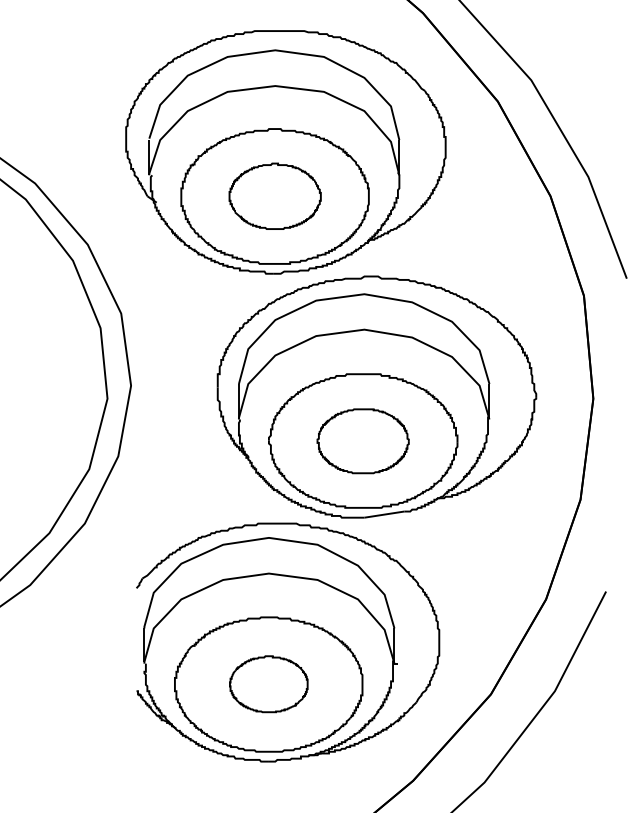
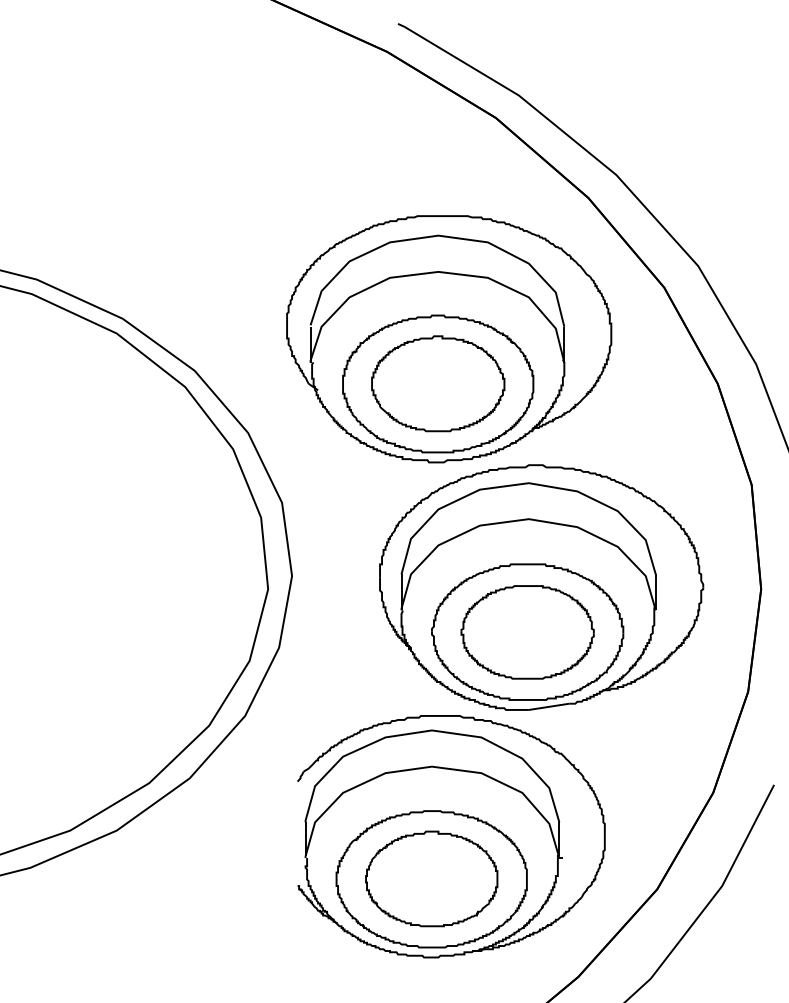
part: (275, 195) -> (438, 383), size x1.43
part: (363, 441) -> (527, 632), size x1.43
part: (268, 683) -> (431, 878), size x1.67

